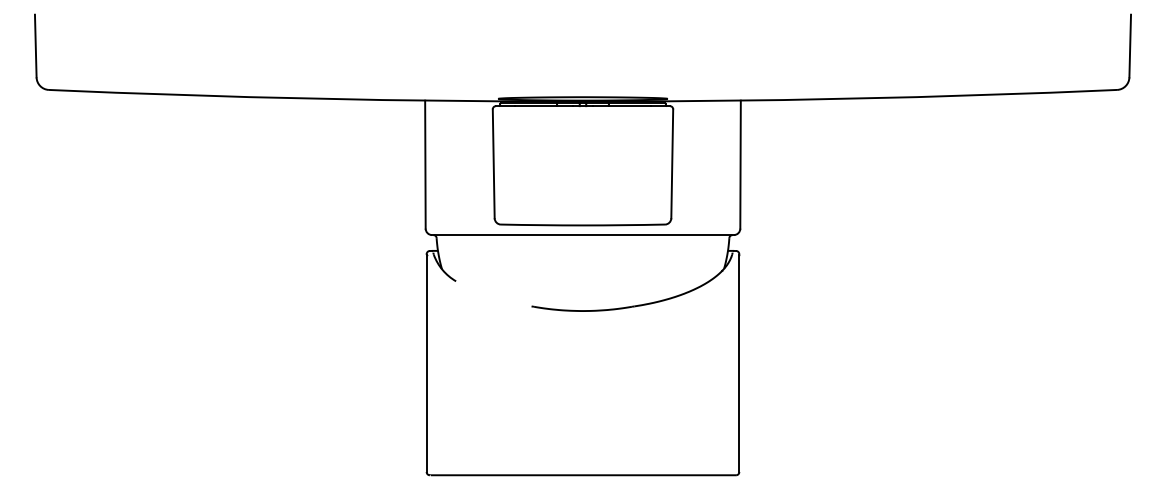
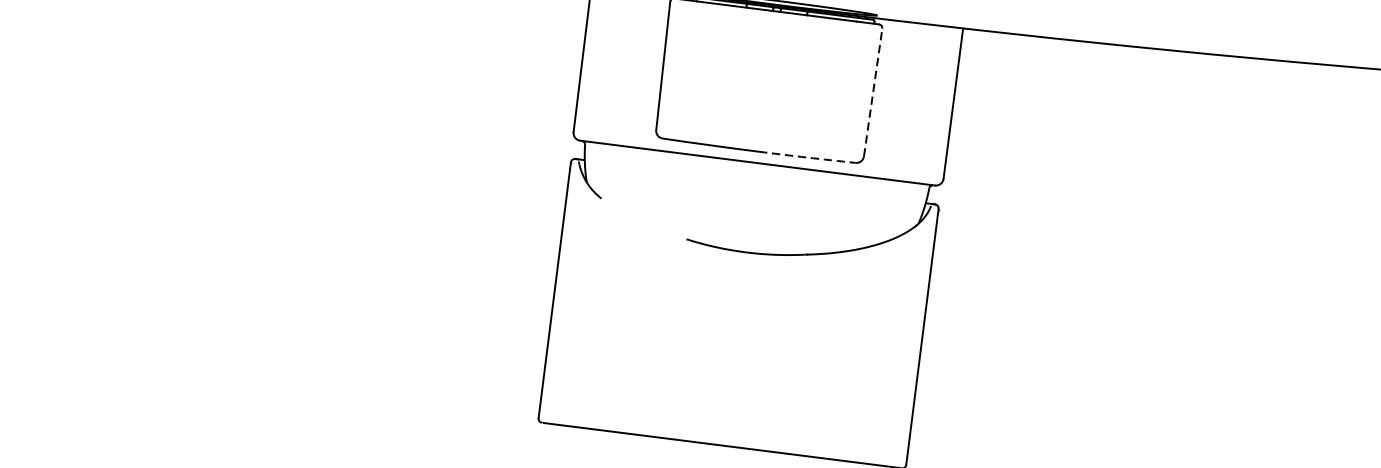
line: (672, 163) -> (873, 92), solid -> dashed
arc: (623, 225) -> (806, 157), solid -> dashed

